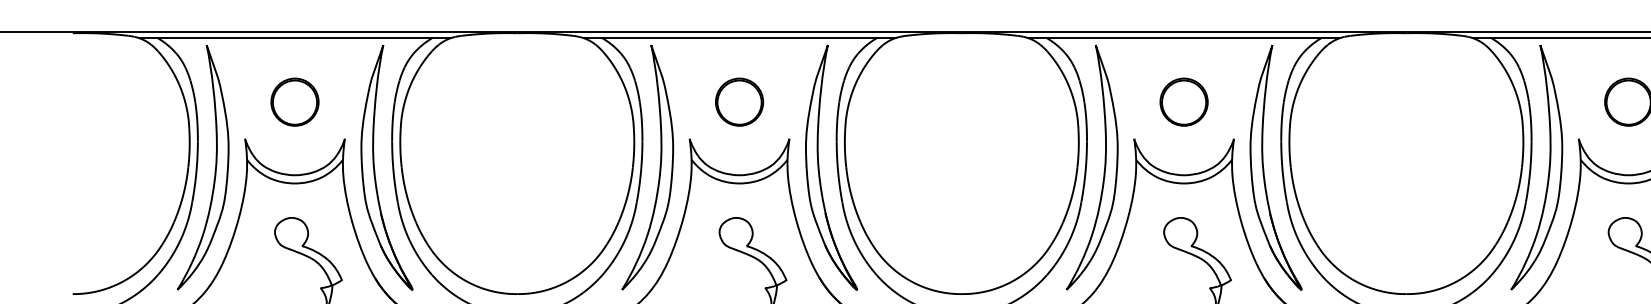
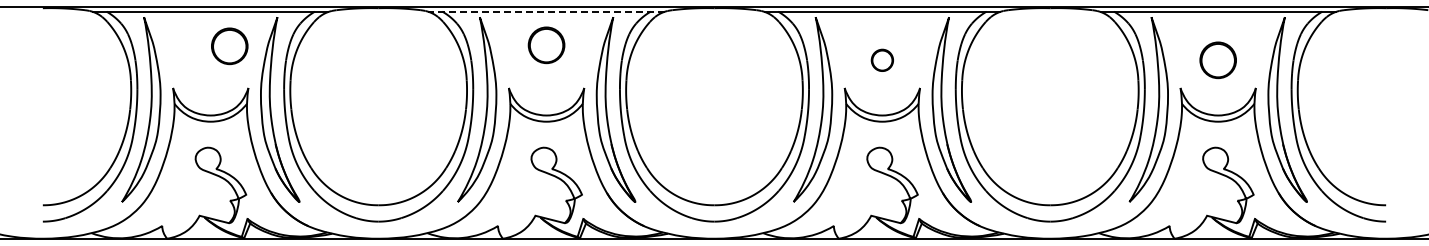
line: (739, 37) -> (546, 11), solid -> dashed
part: (294, 102) -> (229, 46), moved
part: (739, 102) -> (546, 45), moved
part: (1184, 102) -> (882, 60), size x0.6

